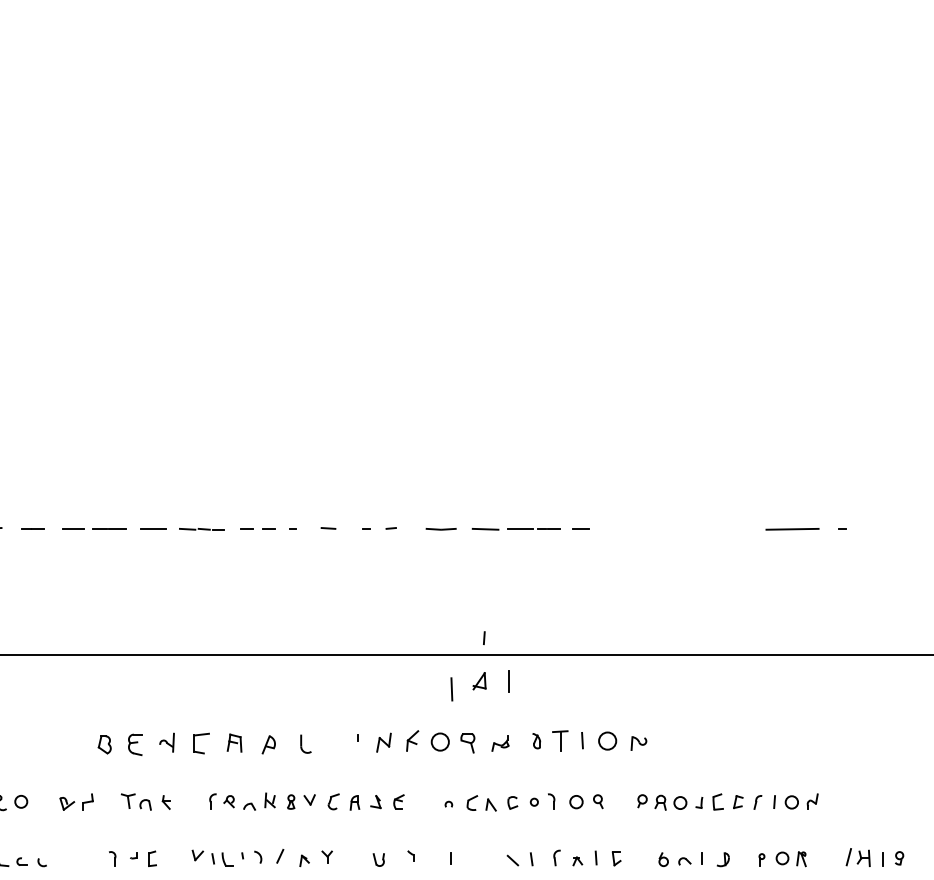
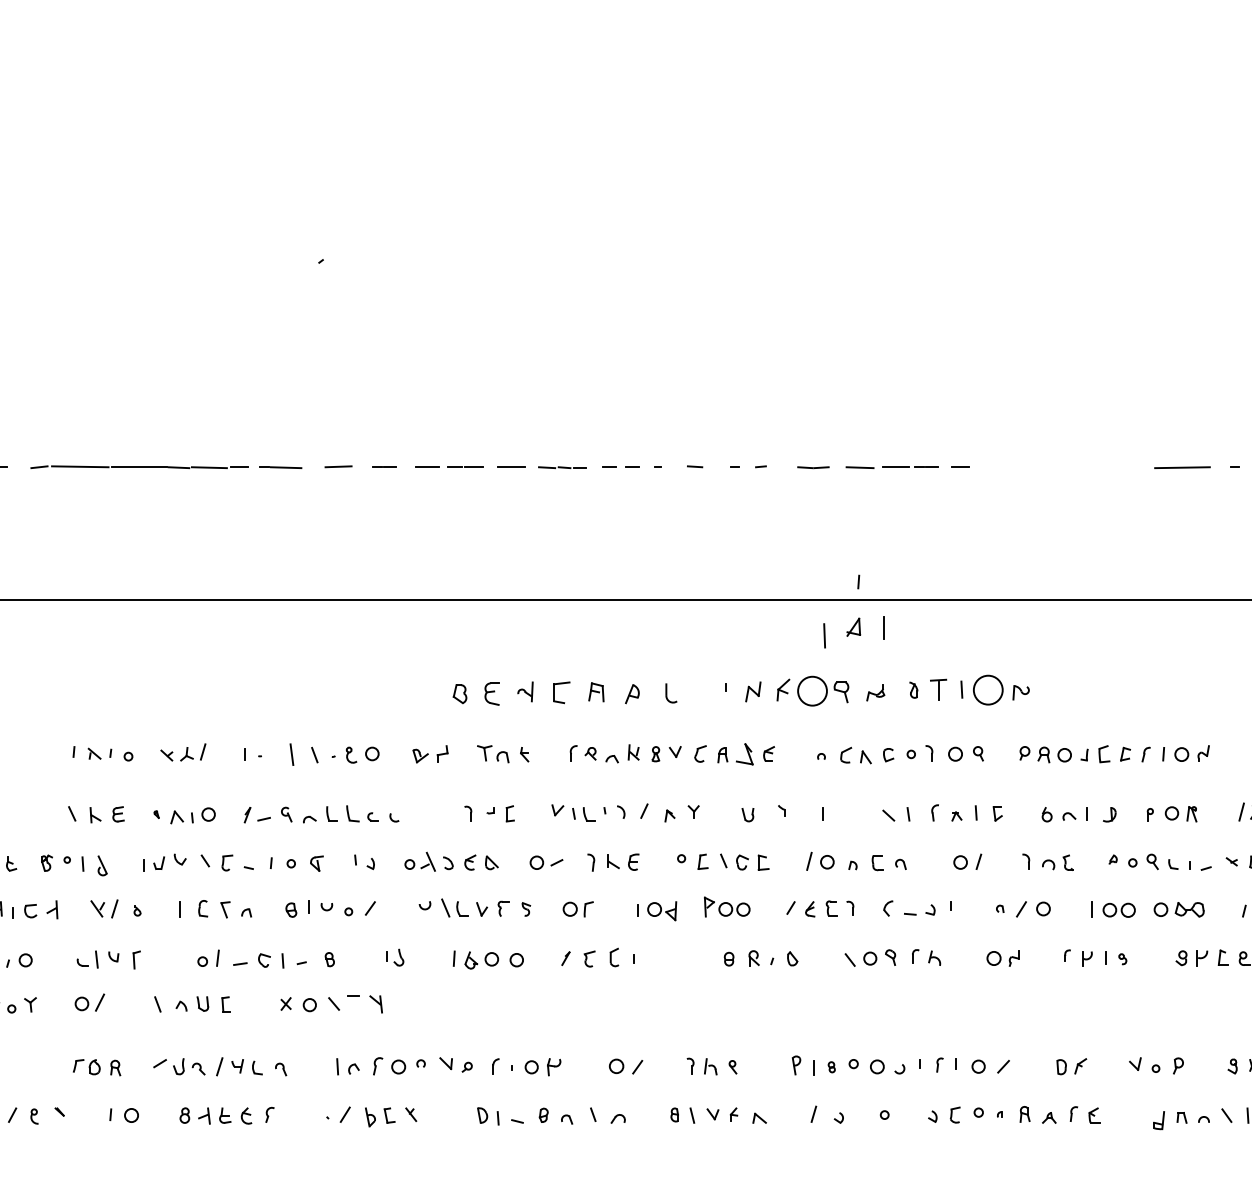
circle: (607, 741) -> (988, 690), size x1.6
circle: (440, 742) -> (812, 691), size x1.6
part: (375, 801) -> (744, 753), size x1.6

